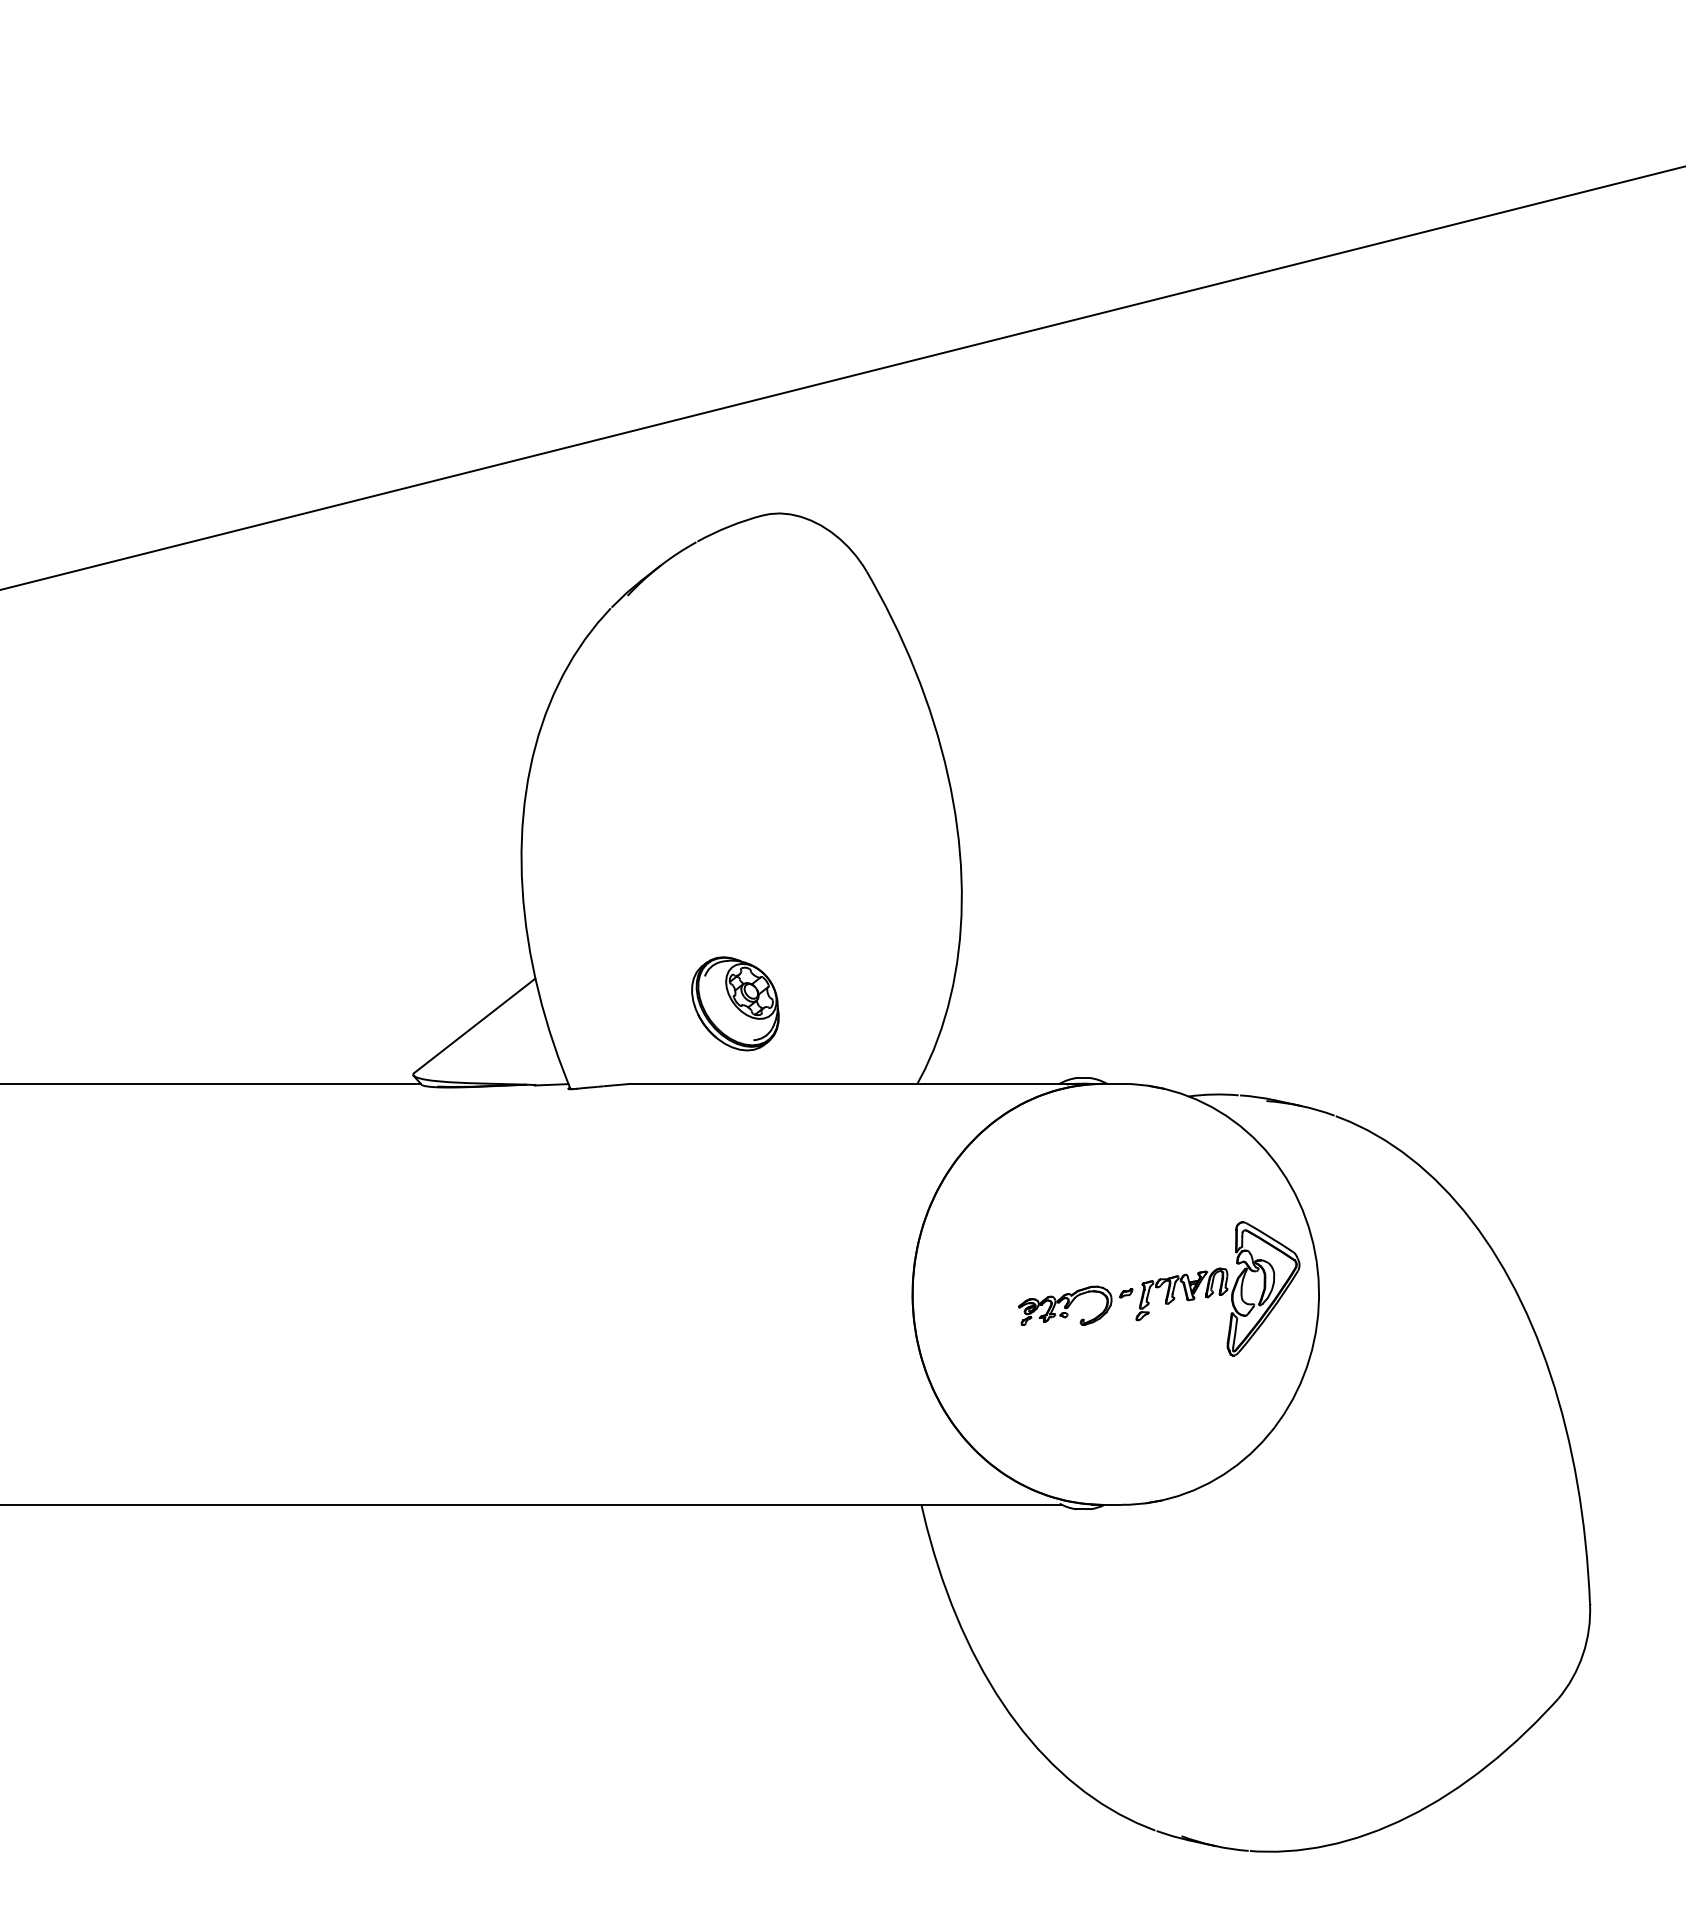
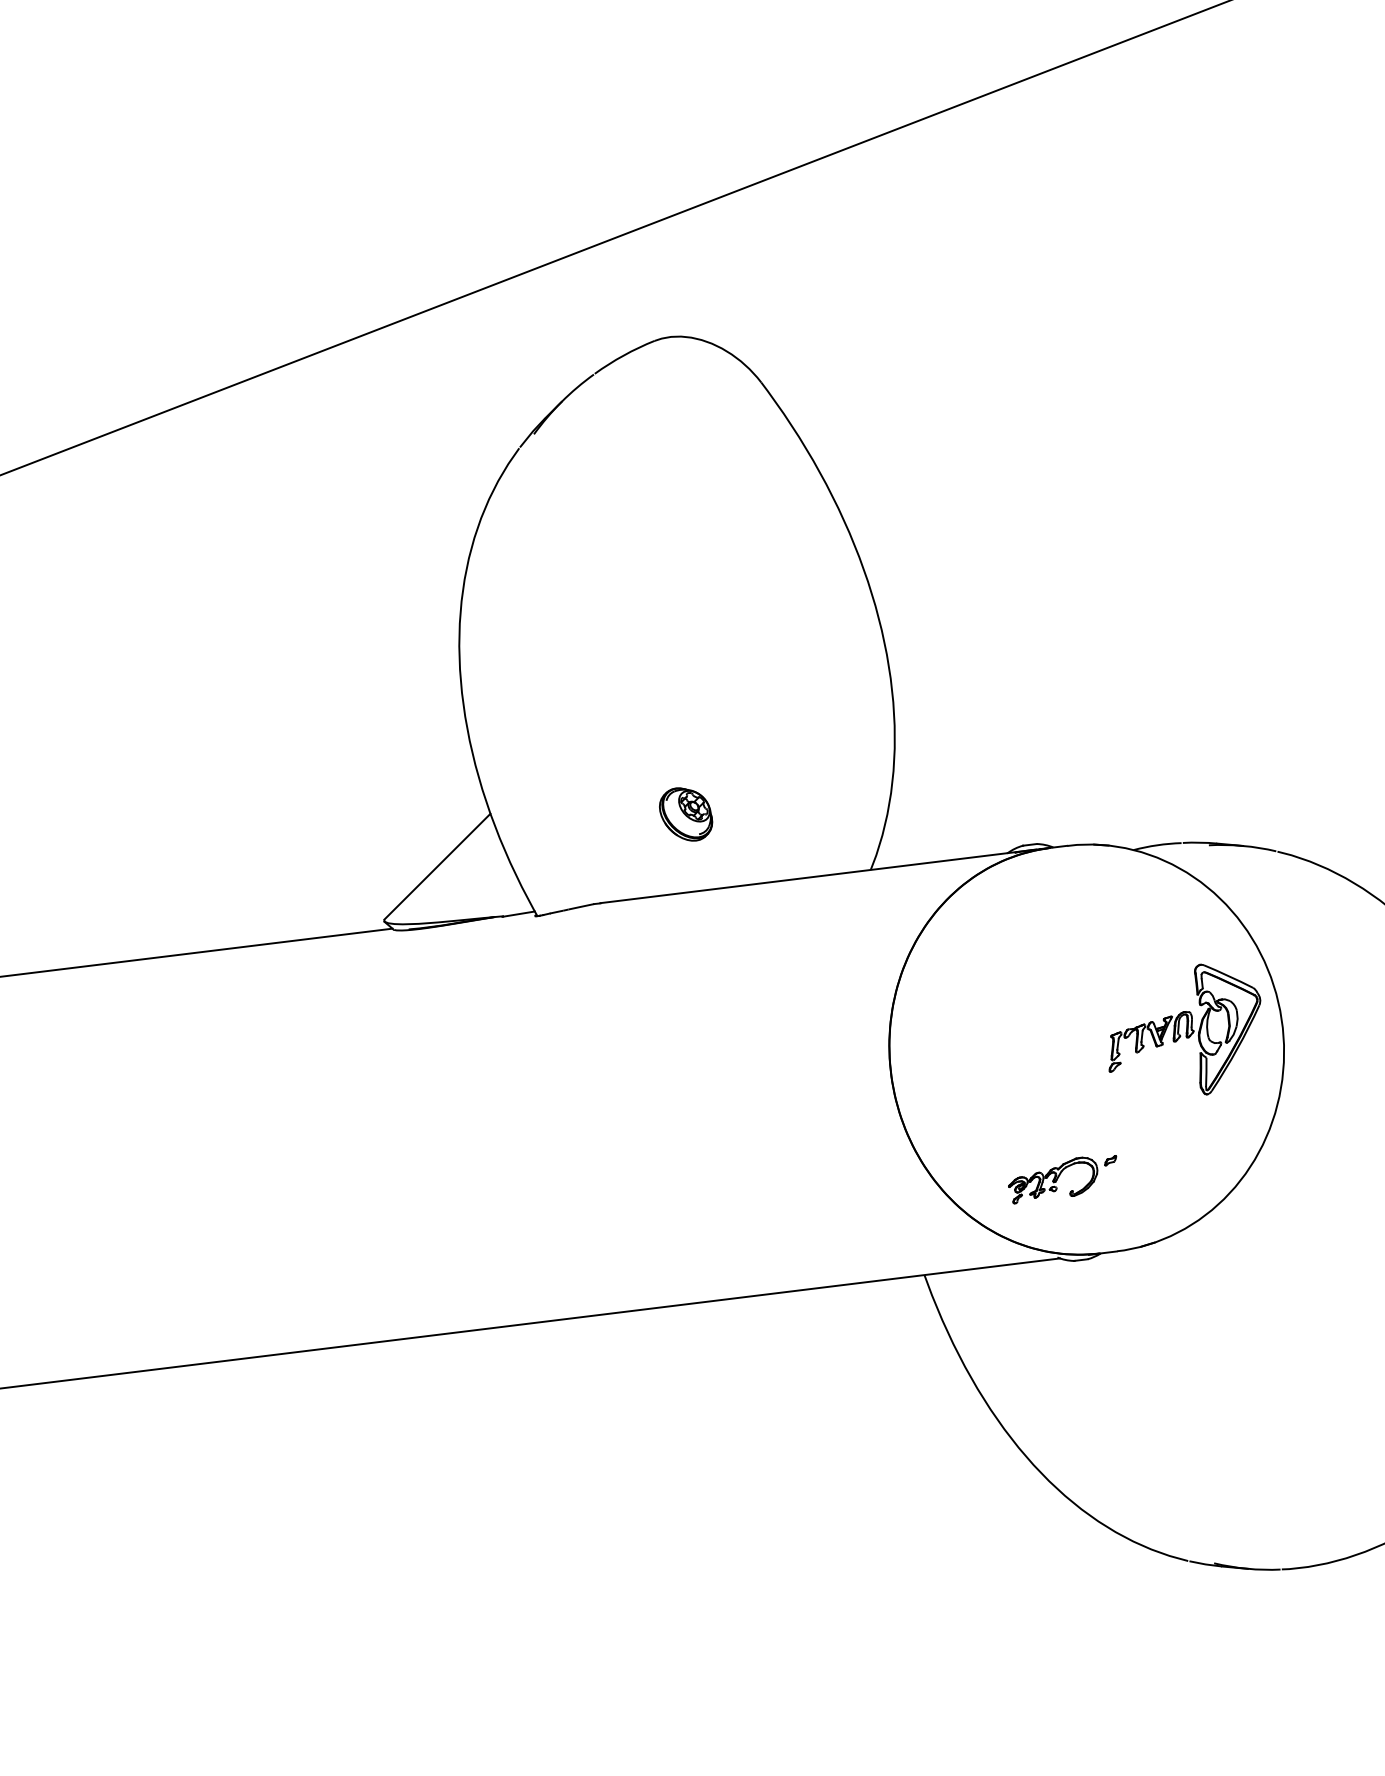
part: (735, 1003) -> (686, 814), size x0.6
part: (1075, 1305) -> (1063, 1178), moved

